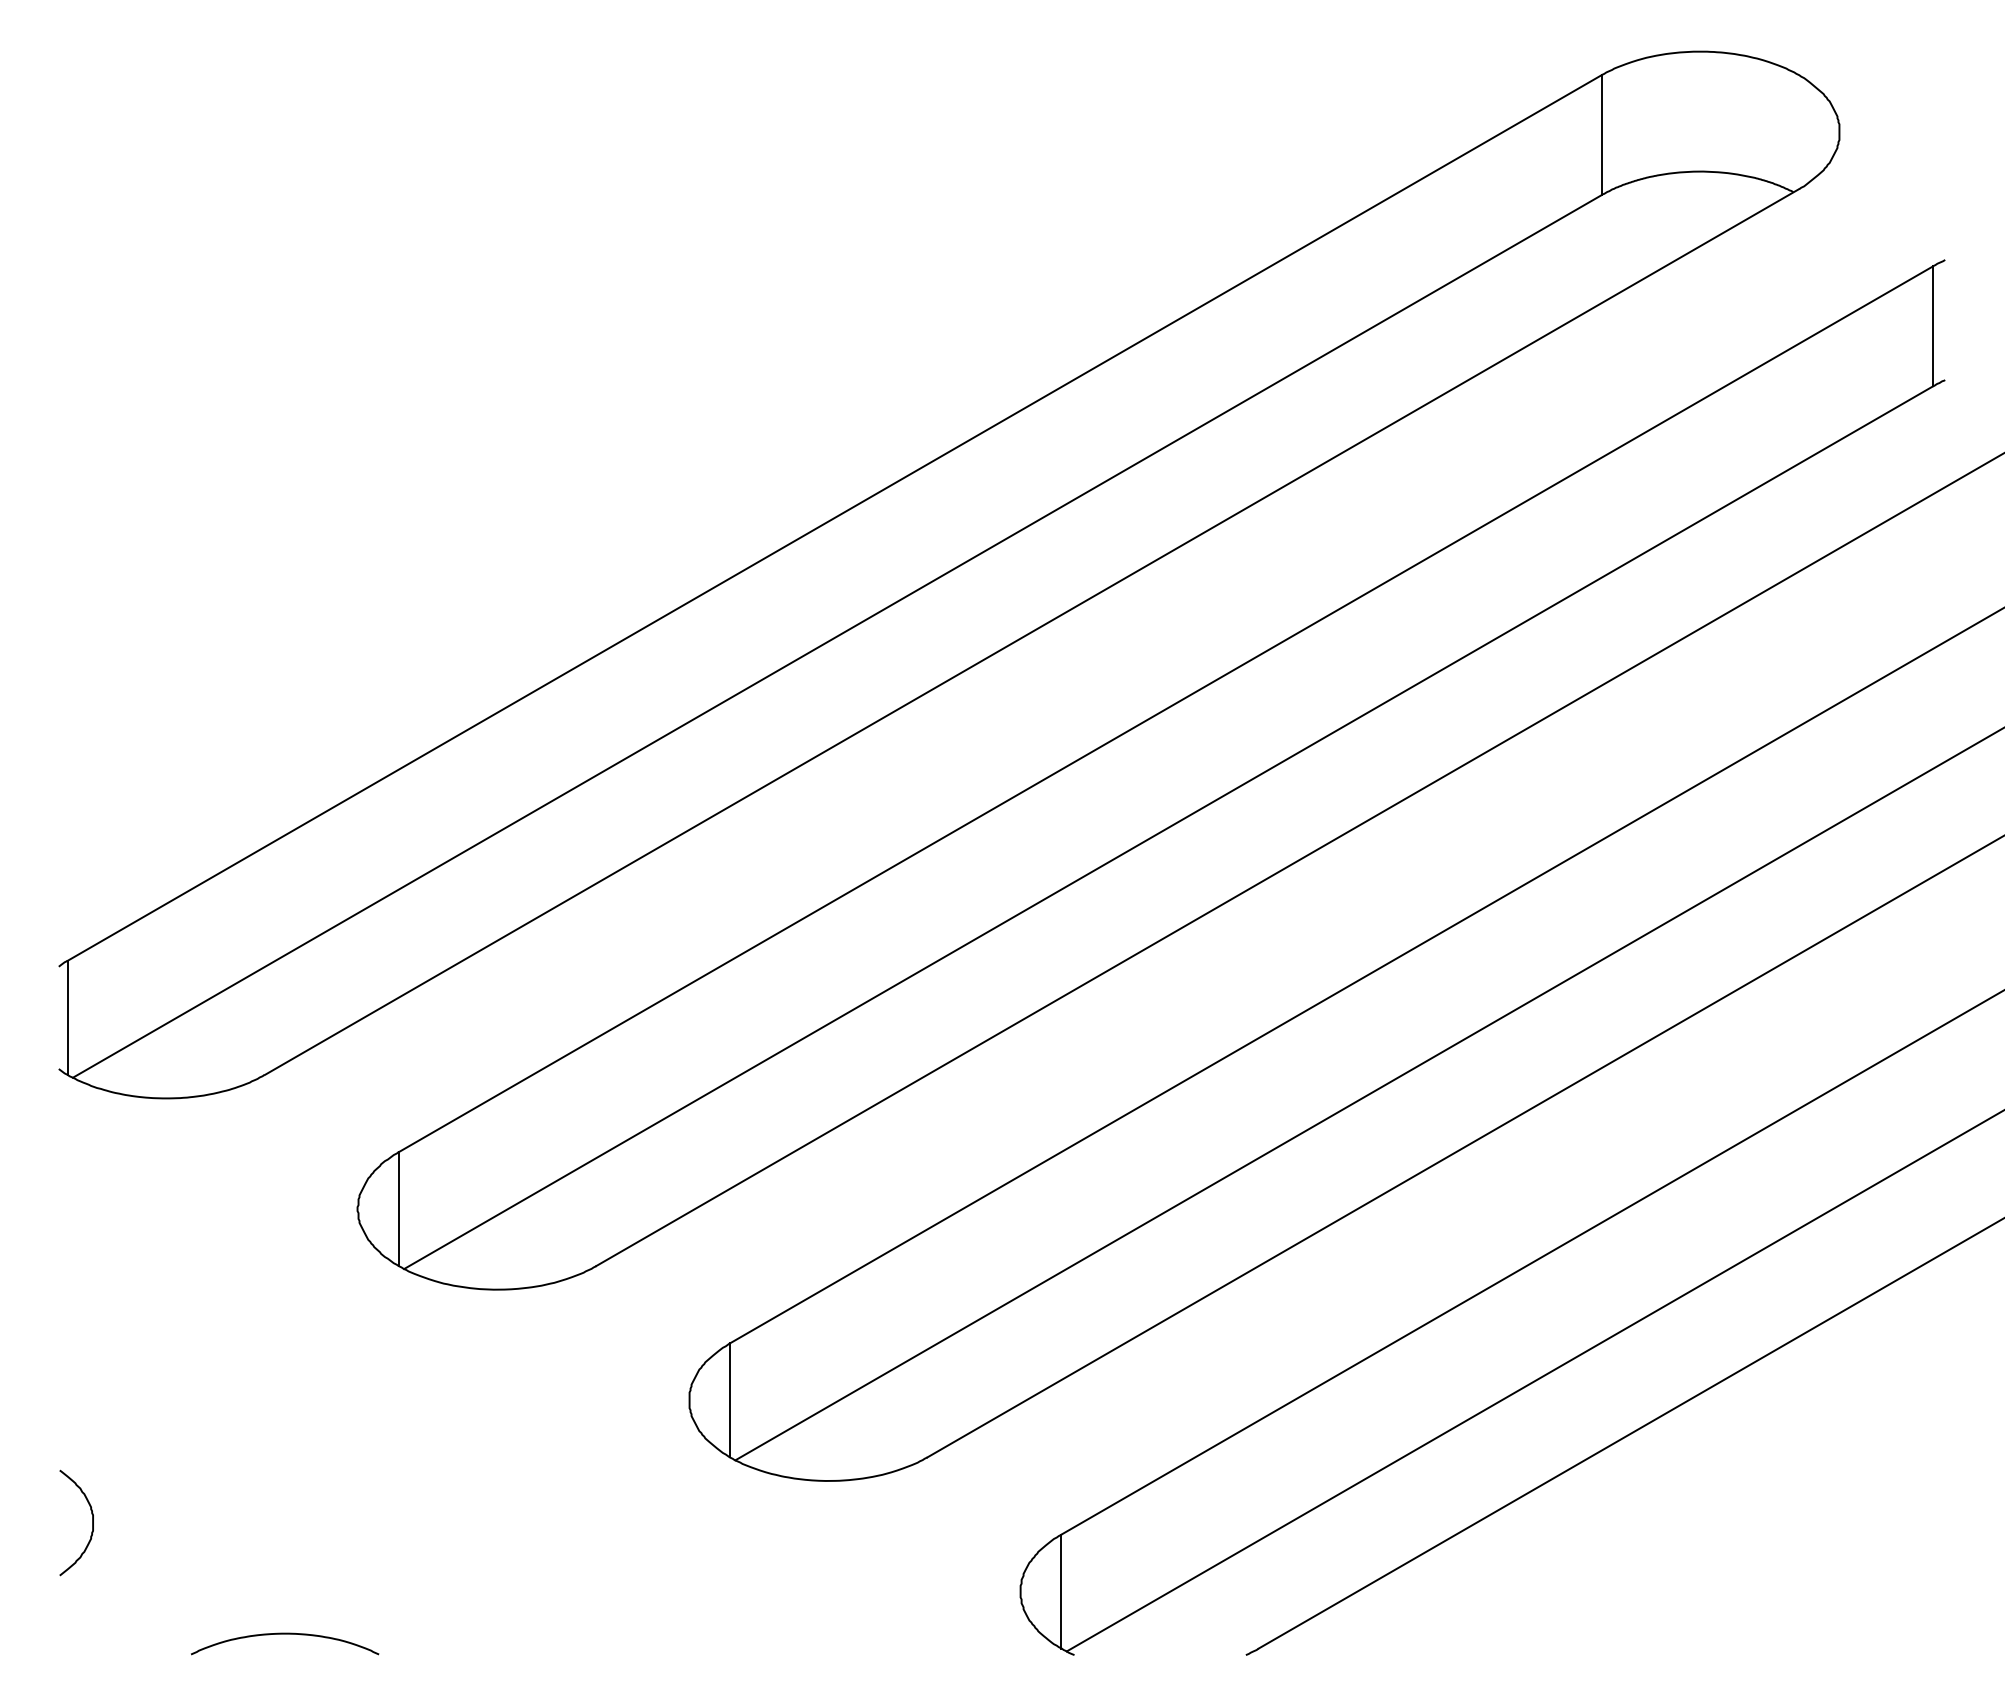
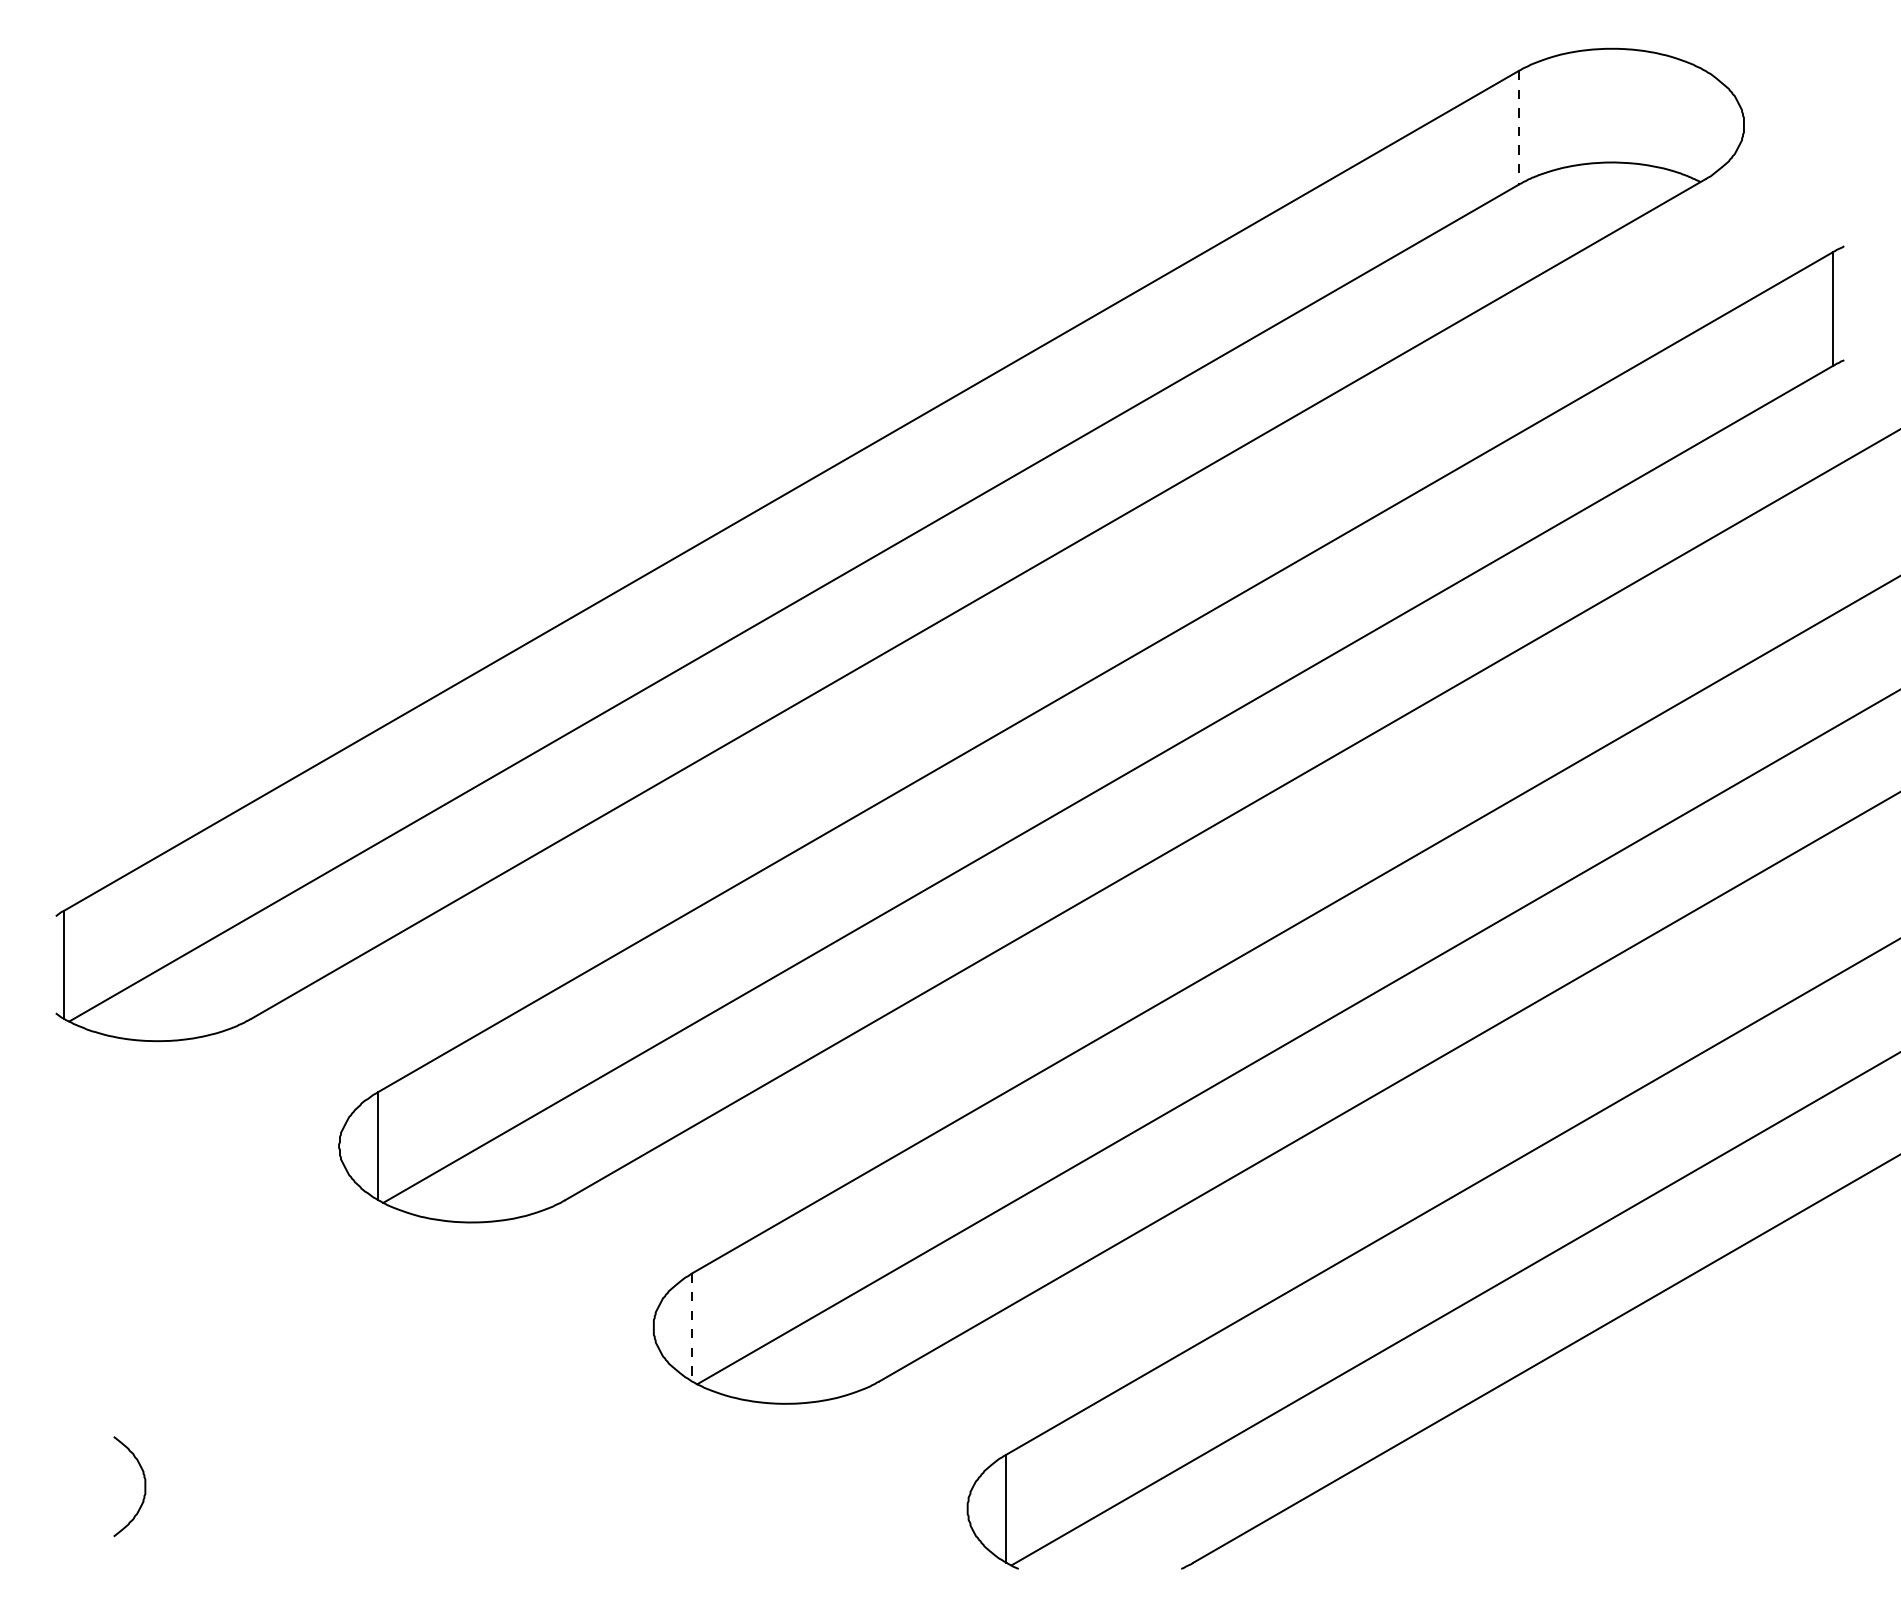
line: (1601, 134) -> (1518, 127), solid -> dashed
line: (730, 1400) -> (692, 1327), solid -> dashed
curve: (92, 1522) -> (144, 1486), moved
curve: (285, 1634) -> (270, 1549), removed

